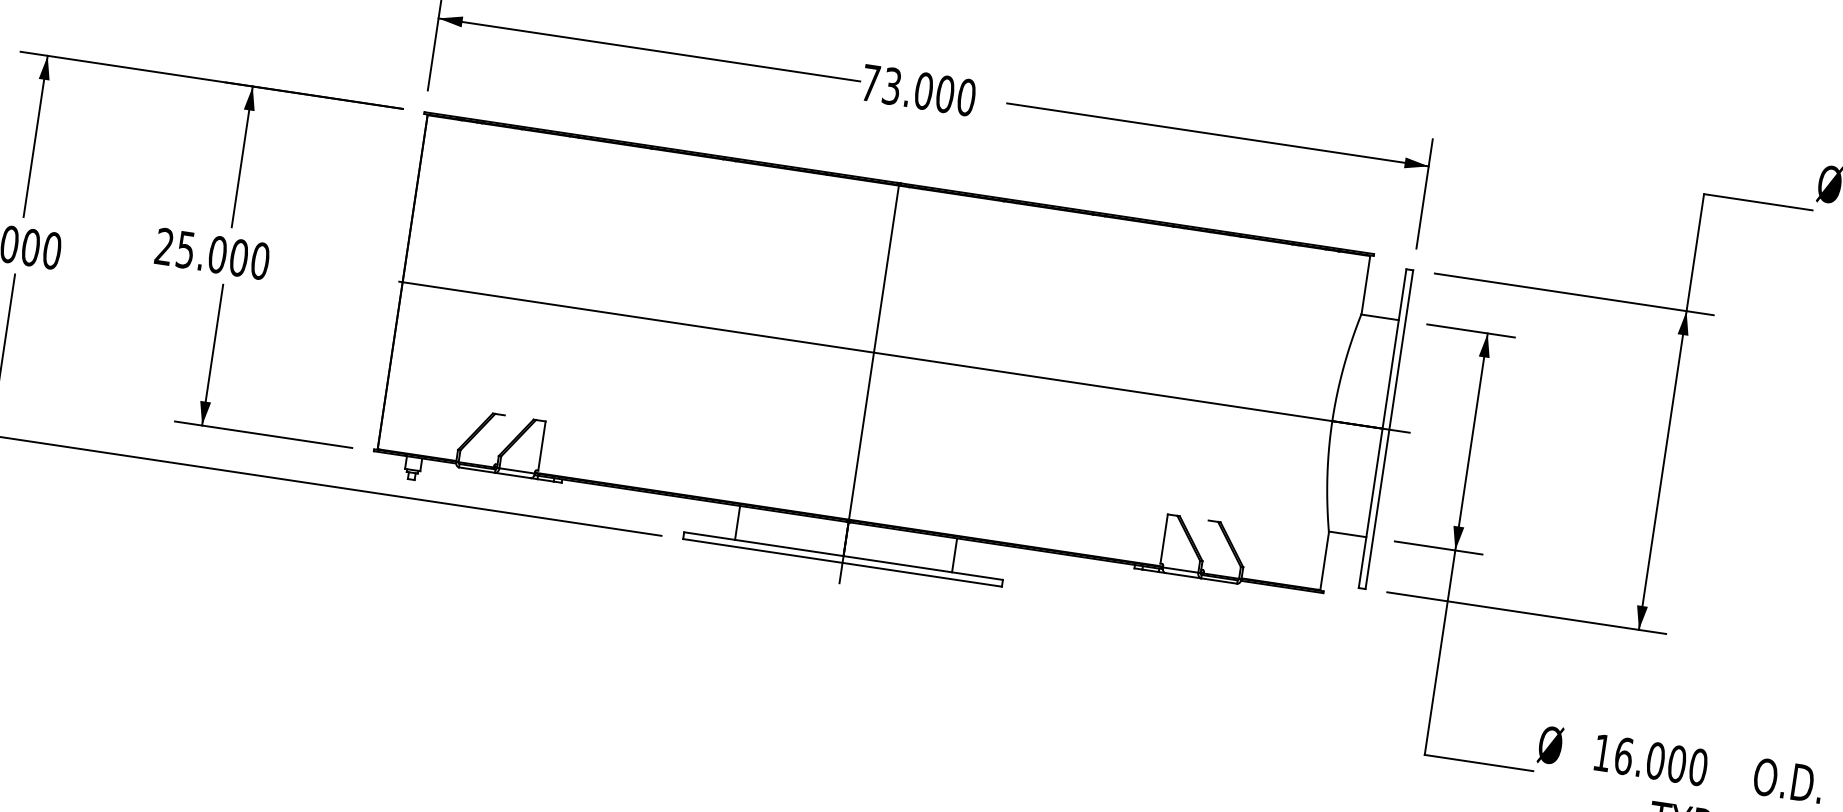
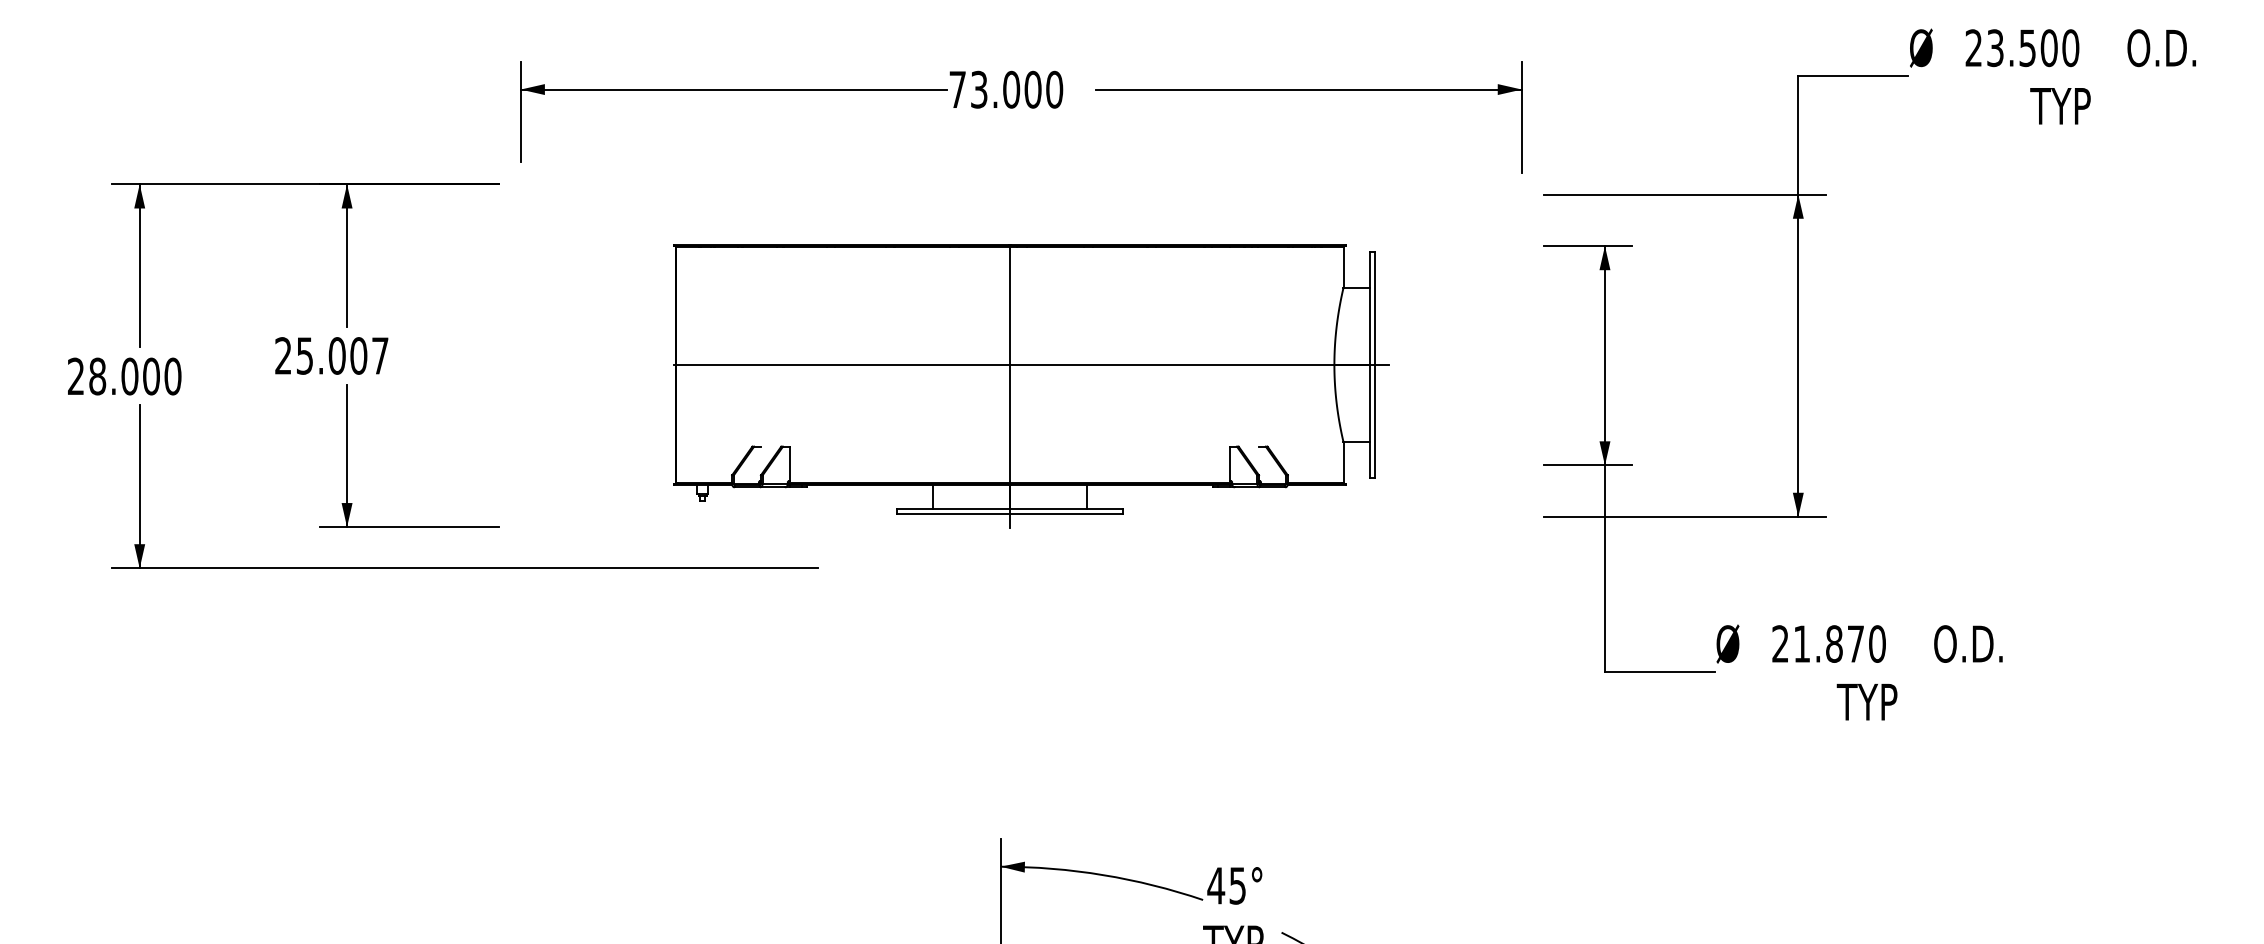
text: (260, 260) -> (380, 355), 25.000 -> 25.007
part: (899, 387) -> (1031, 386), size x0.7
text: (1640, 758) -> (1818, 643), 16.000 -> 21.870

